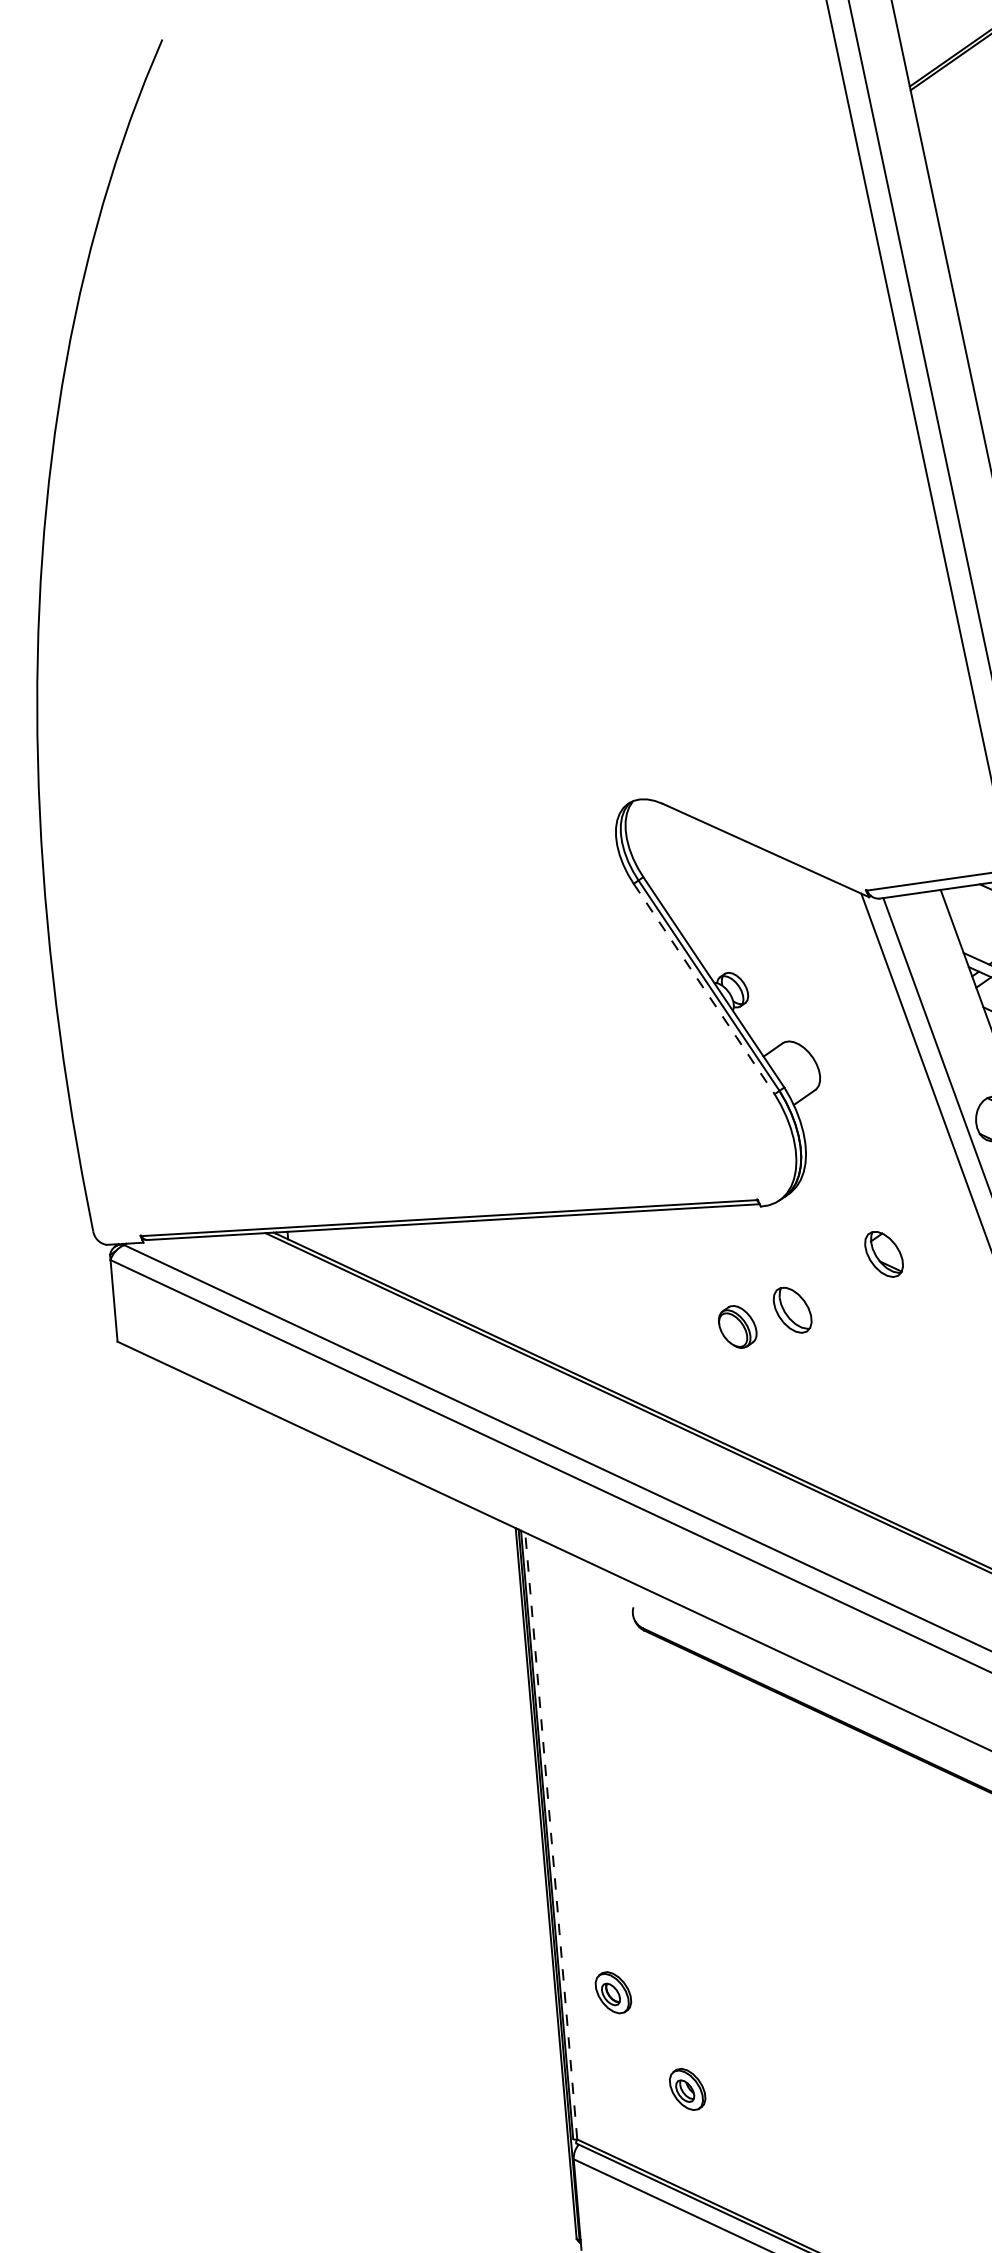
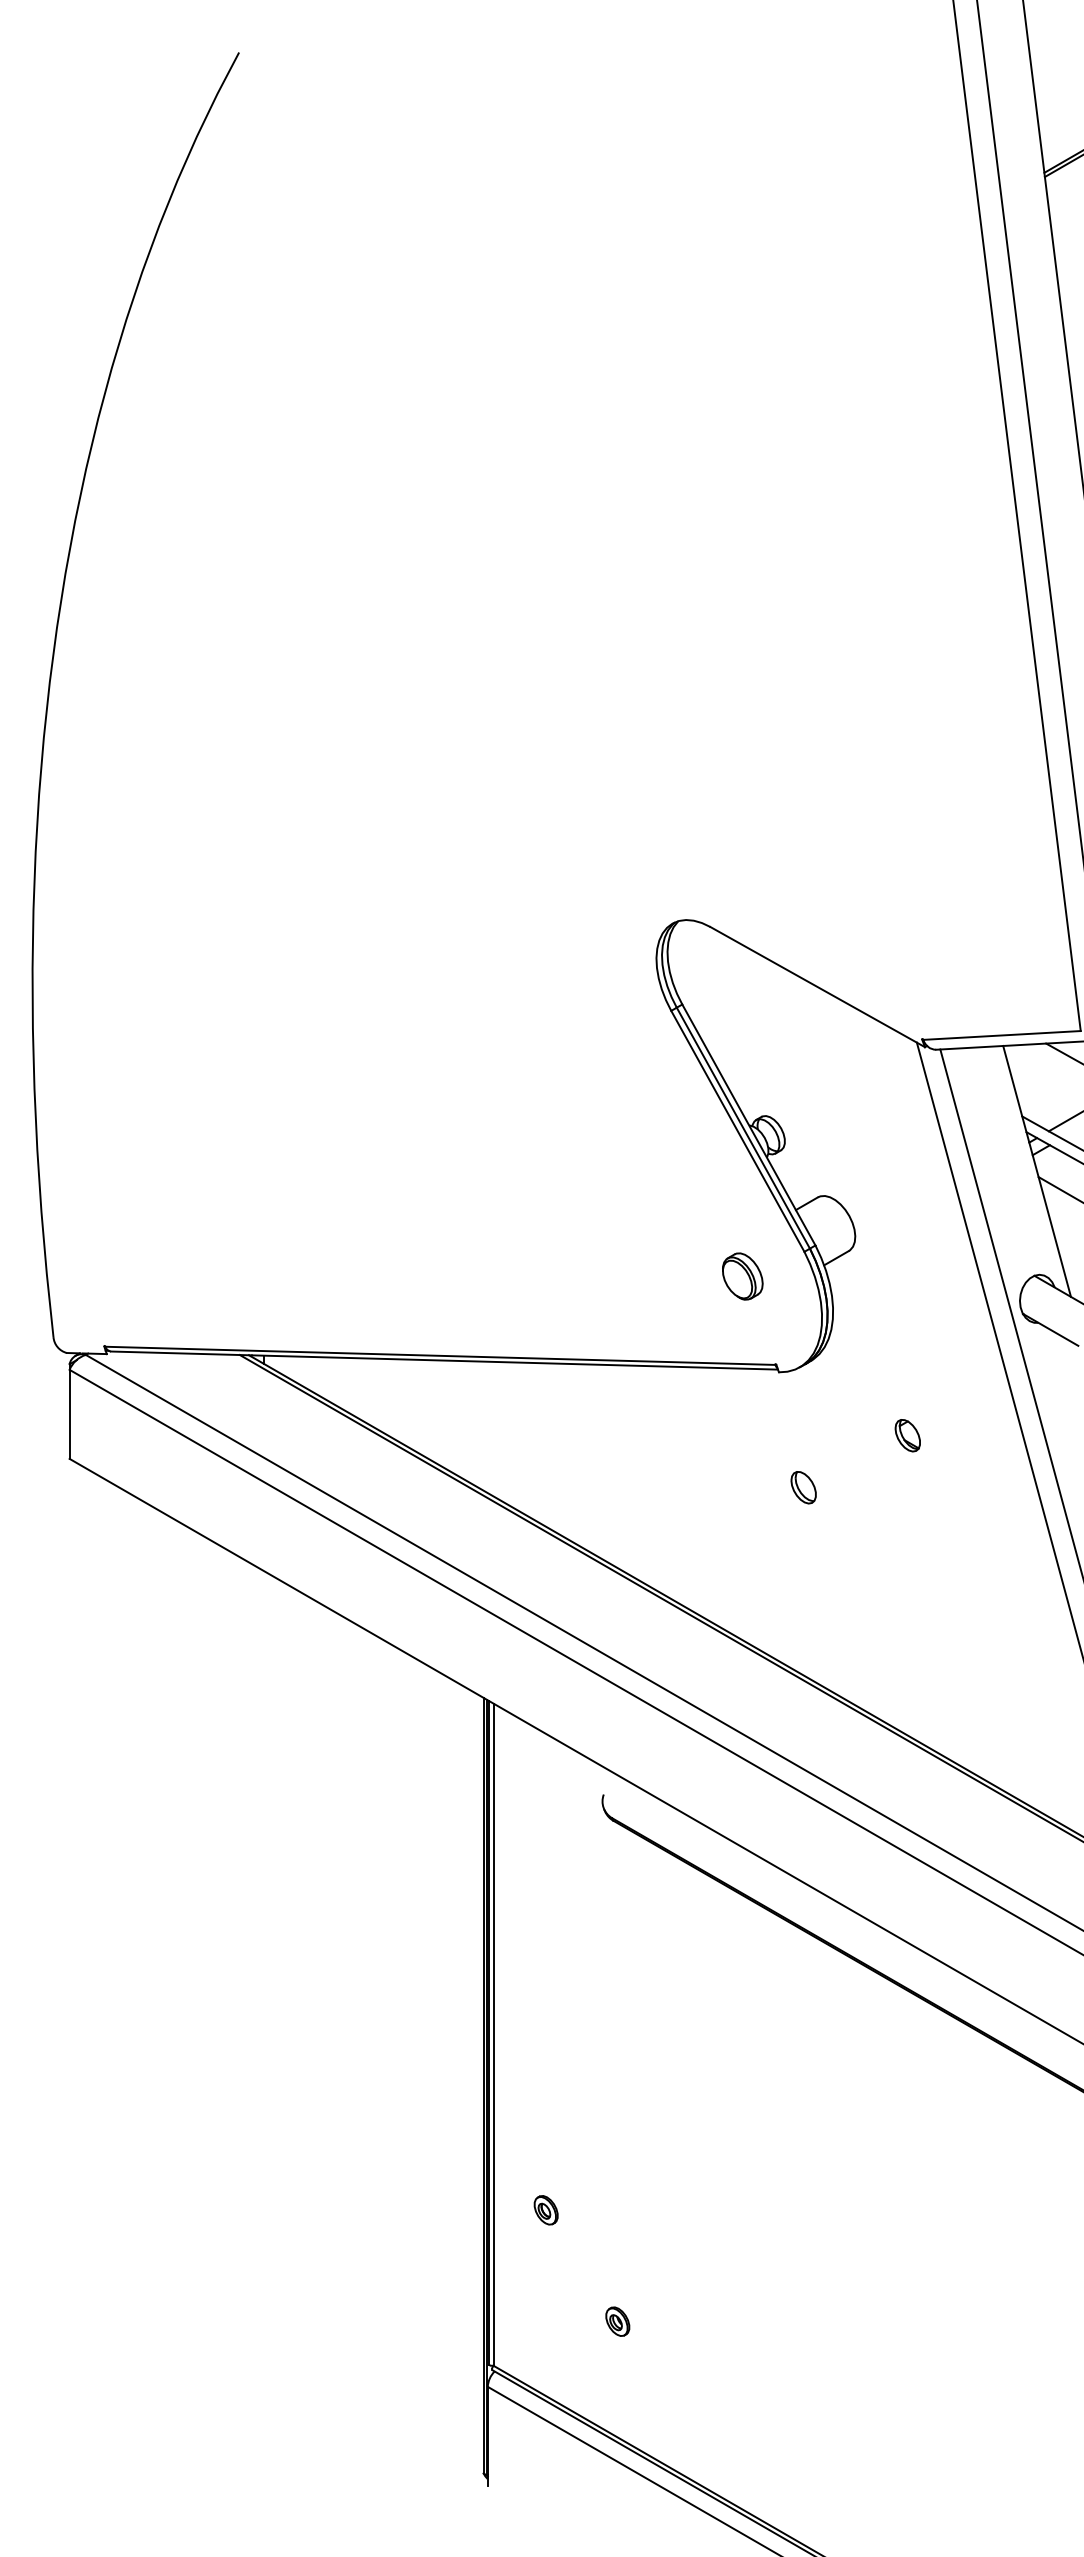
line: (703, 989) -> (737, 1131), dashed -> solid
part: (883, 1254) -> (907, 1435), size x0.62
part: (792, 1310) -> (803, 1487), size x0.62
part: (737, 1326) -> (742, 1276), moved
line: (551, 1835) -> (493, 2034), dashed -> solid
part: (612, 1993) -> (545, 2210), size x0.62
part: (687, 2089) -> (617, 2321), size x0.62

